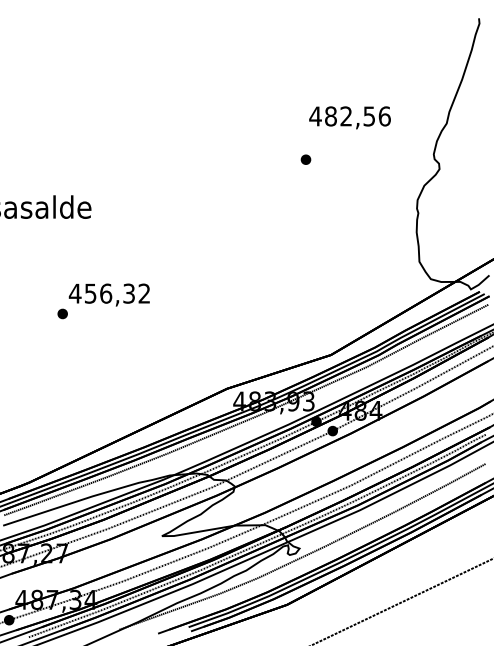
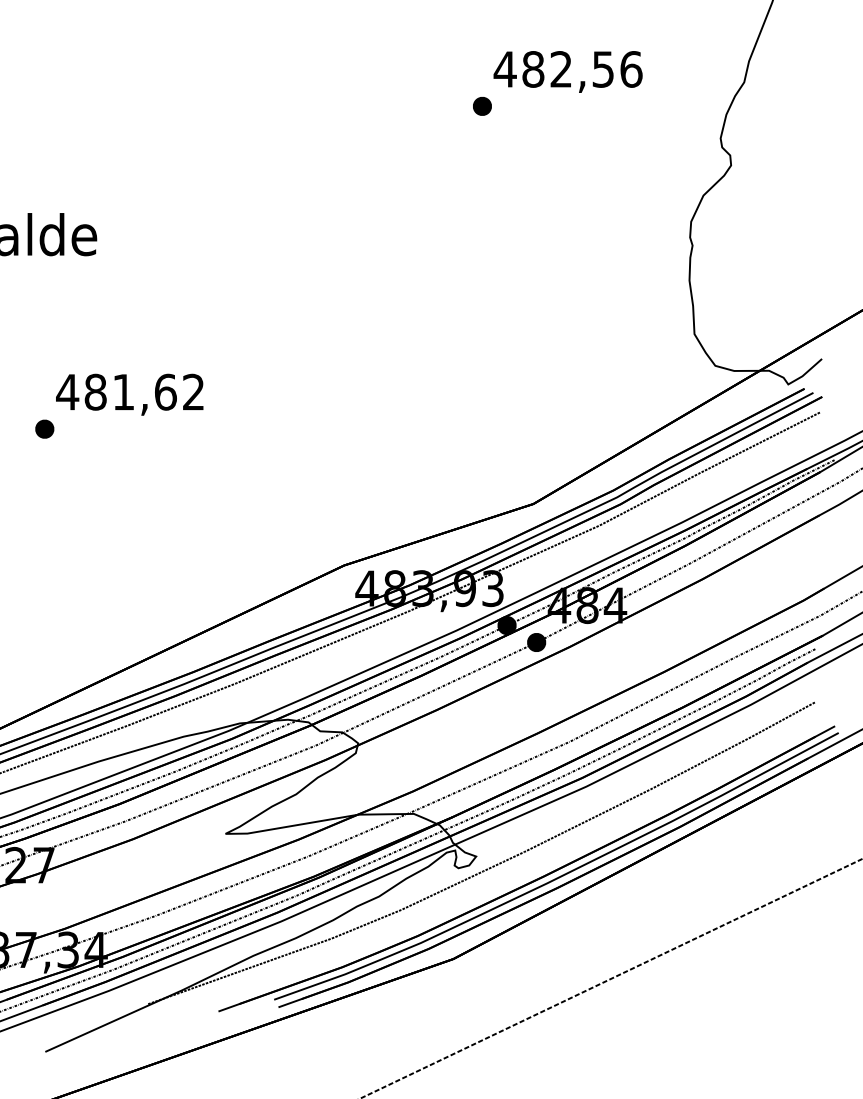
part: (305, 159) -> (481, 105), moved
text: (109, 293) -> (129, 391), 456,32 -> 481,62

